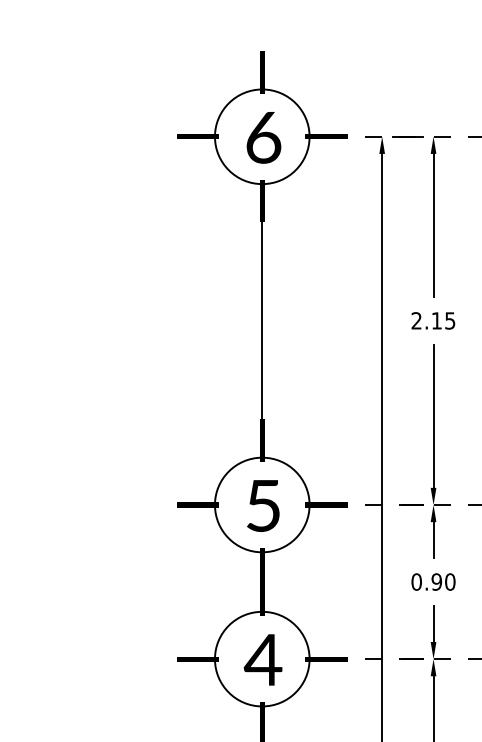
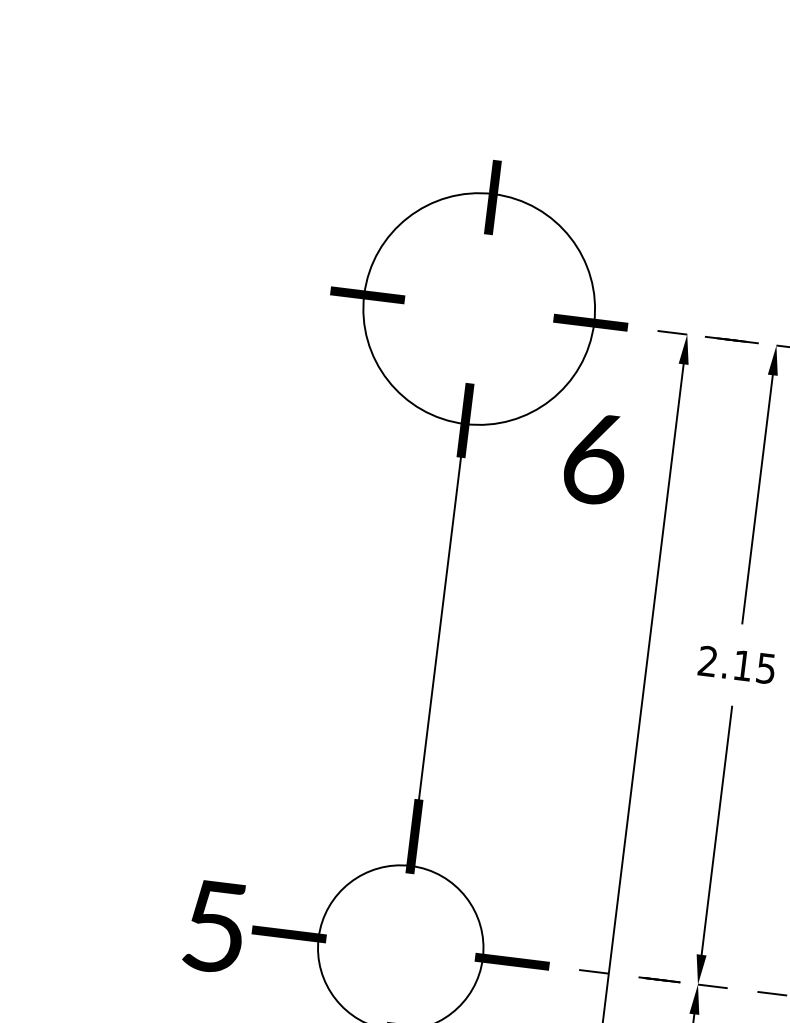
circle: (261, 136) -> (477, 308), size x1.4
text: (263, 137) -> (595, 458), moved
text: (263, 505) -> (215, 926), moved

